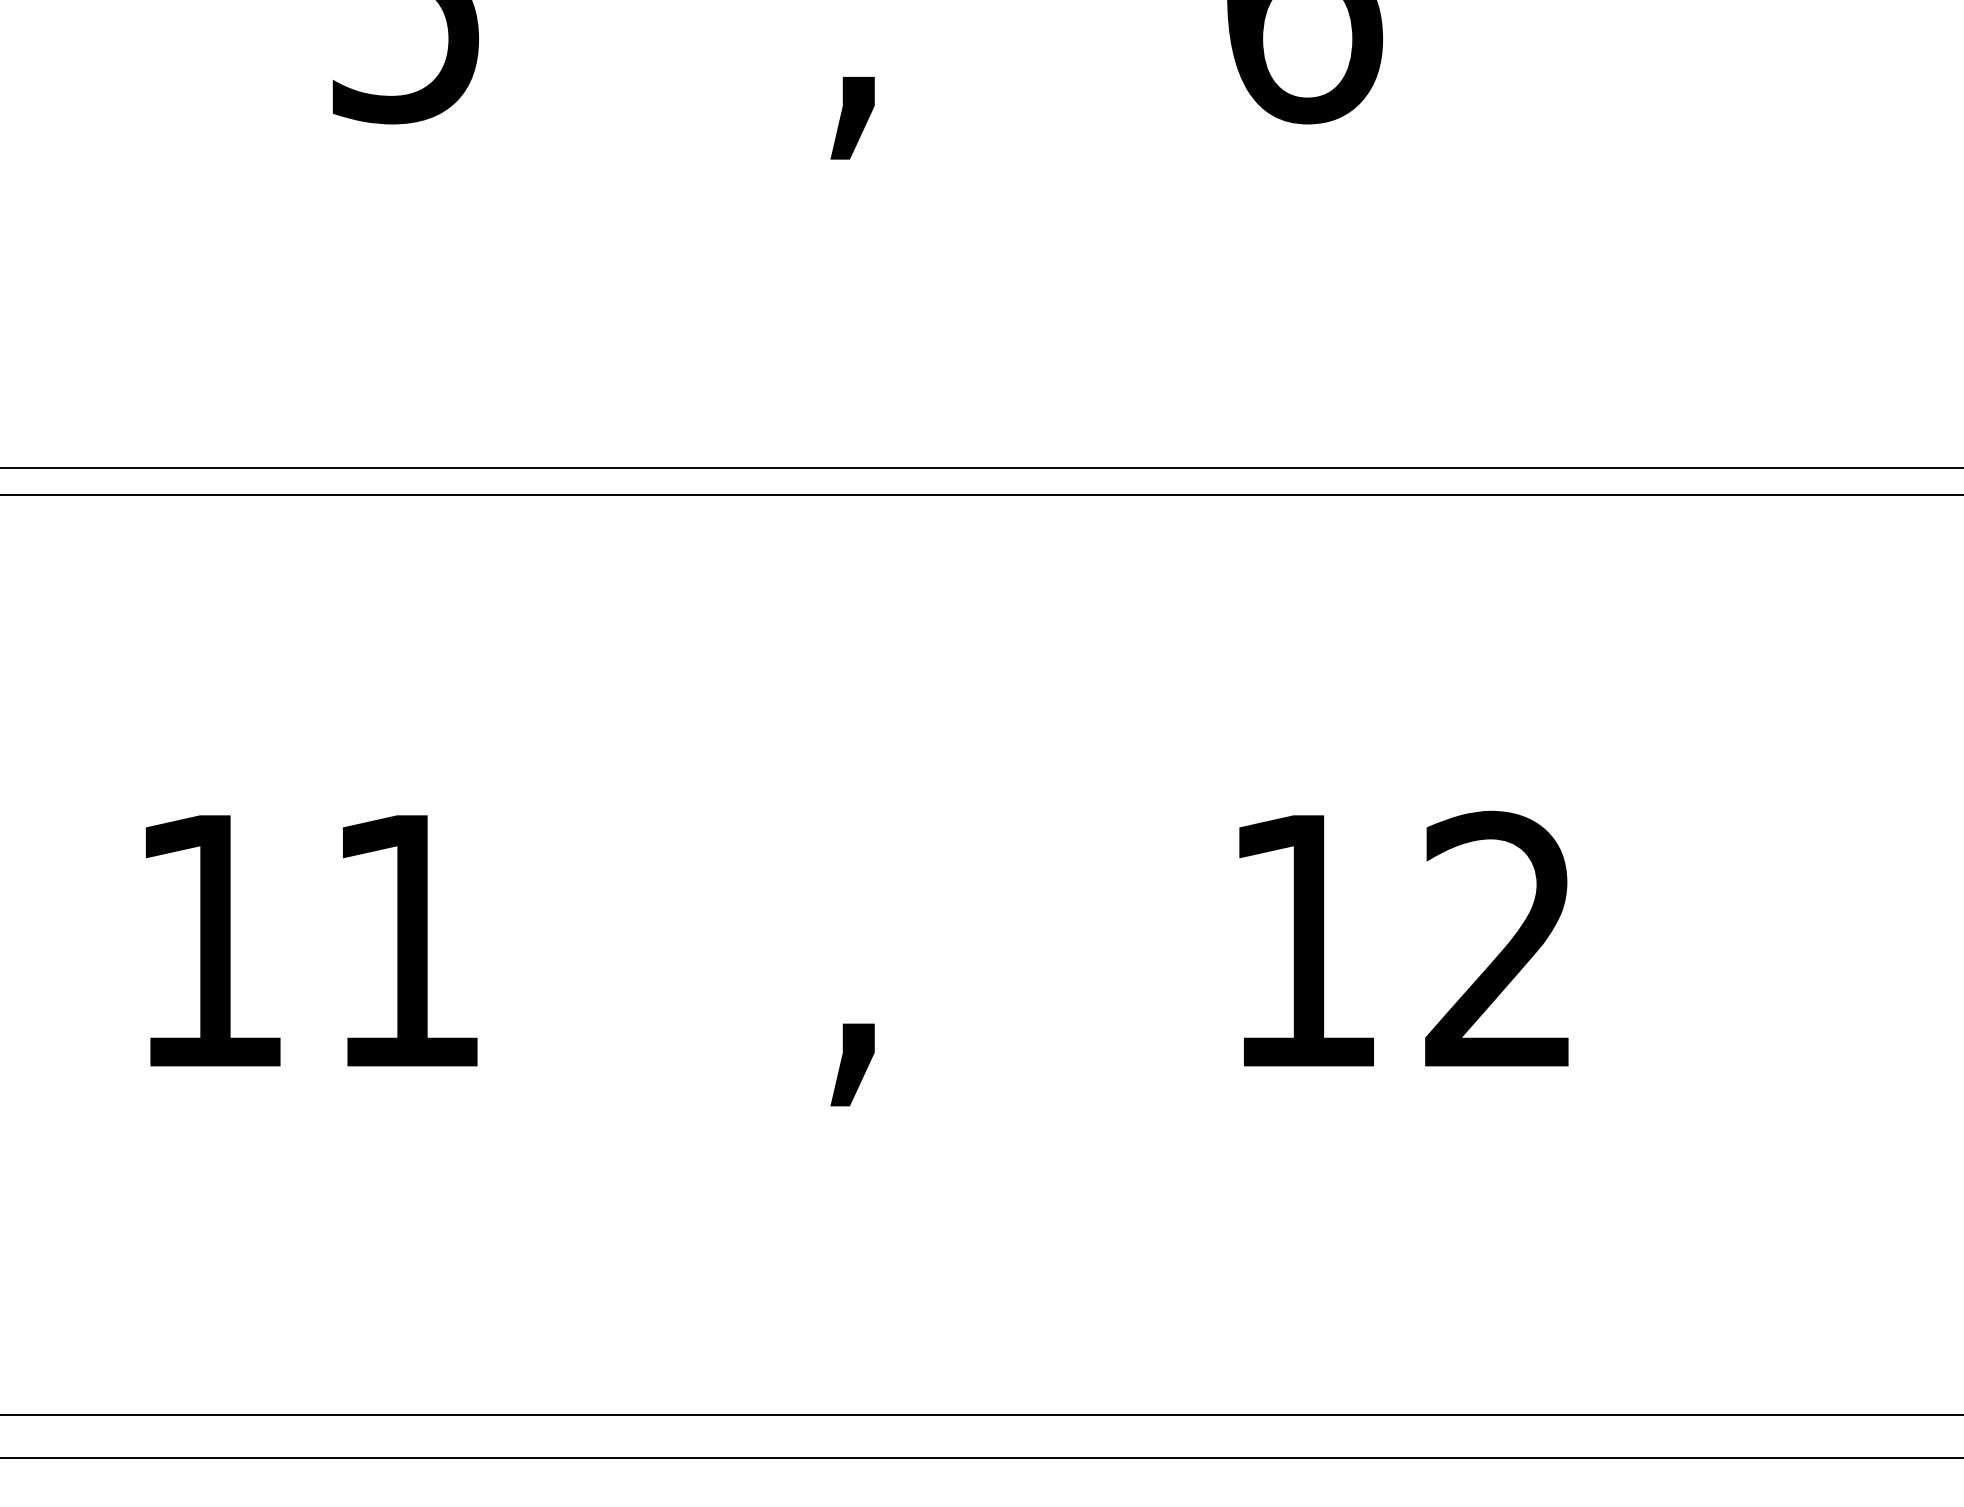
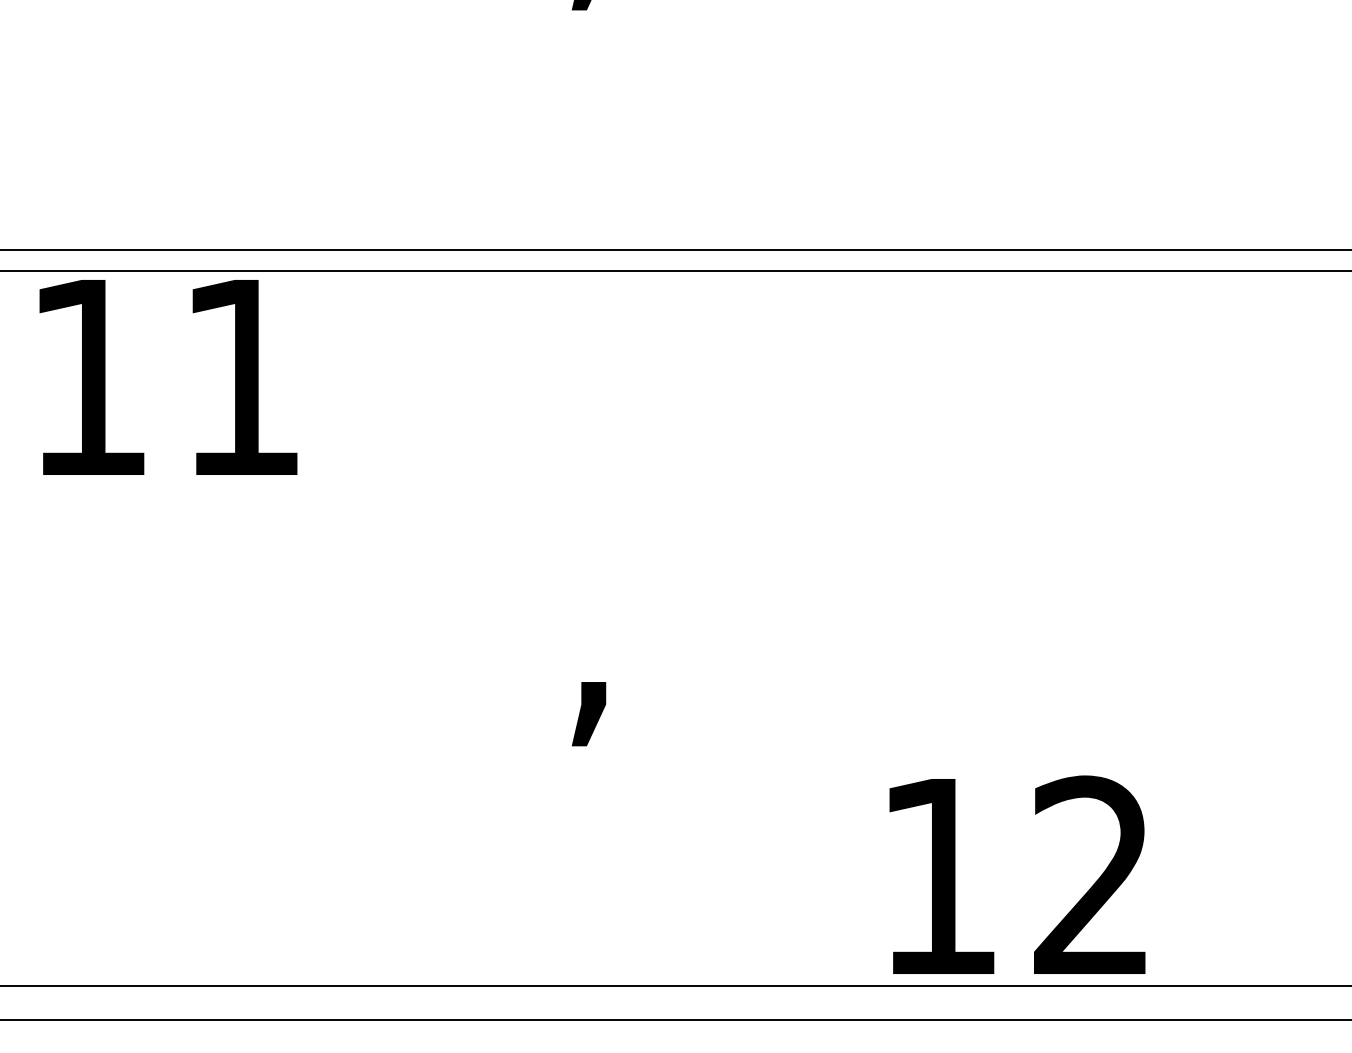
text: (1403, 938) -> (1017, 874), moved
text: (311, 940) -> (168, 377), moved

